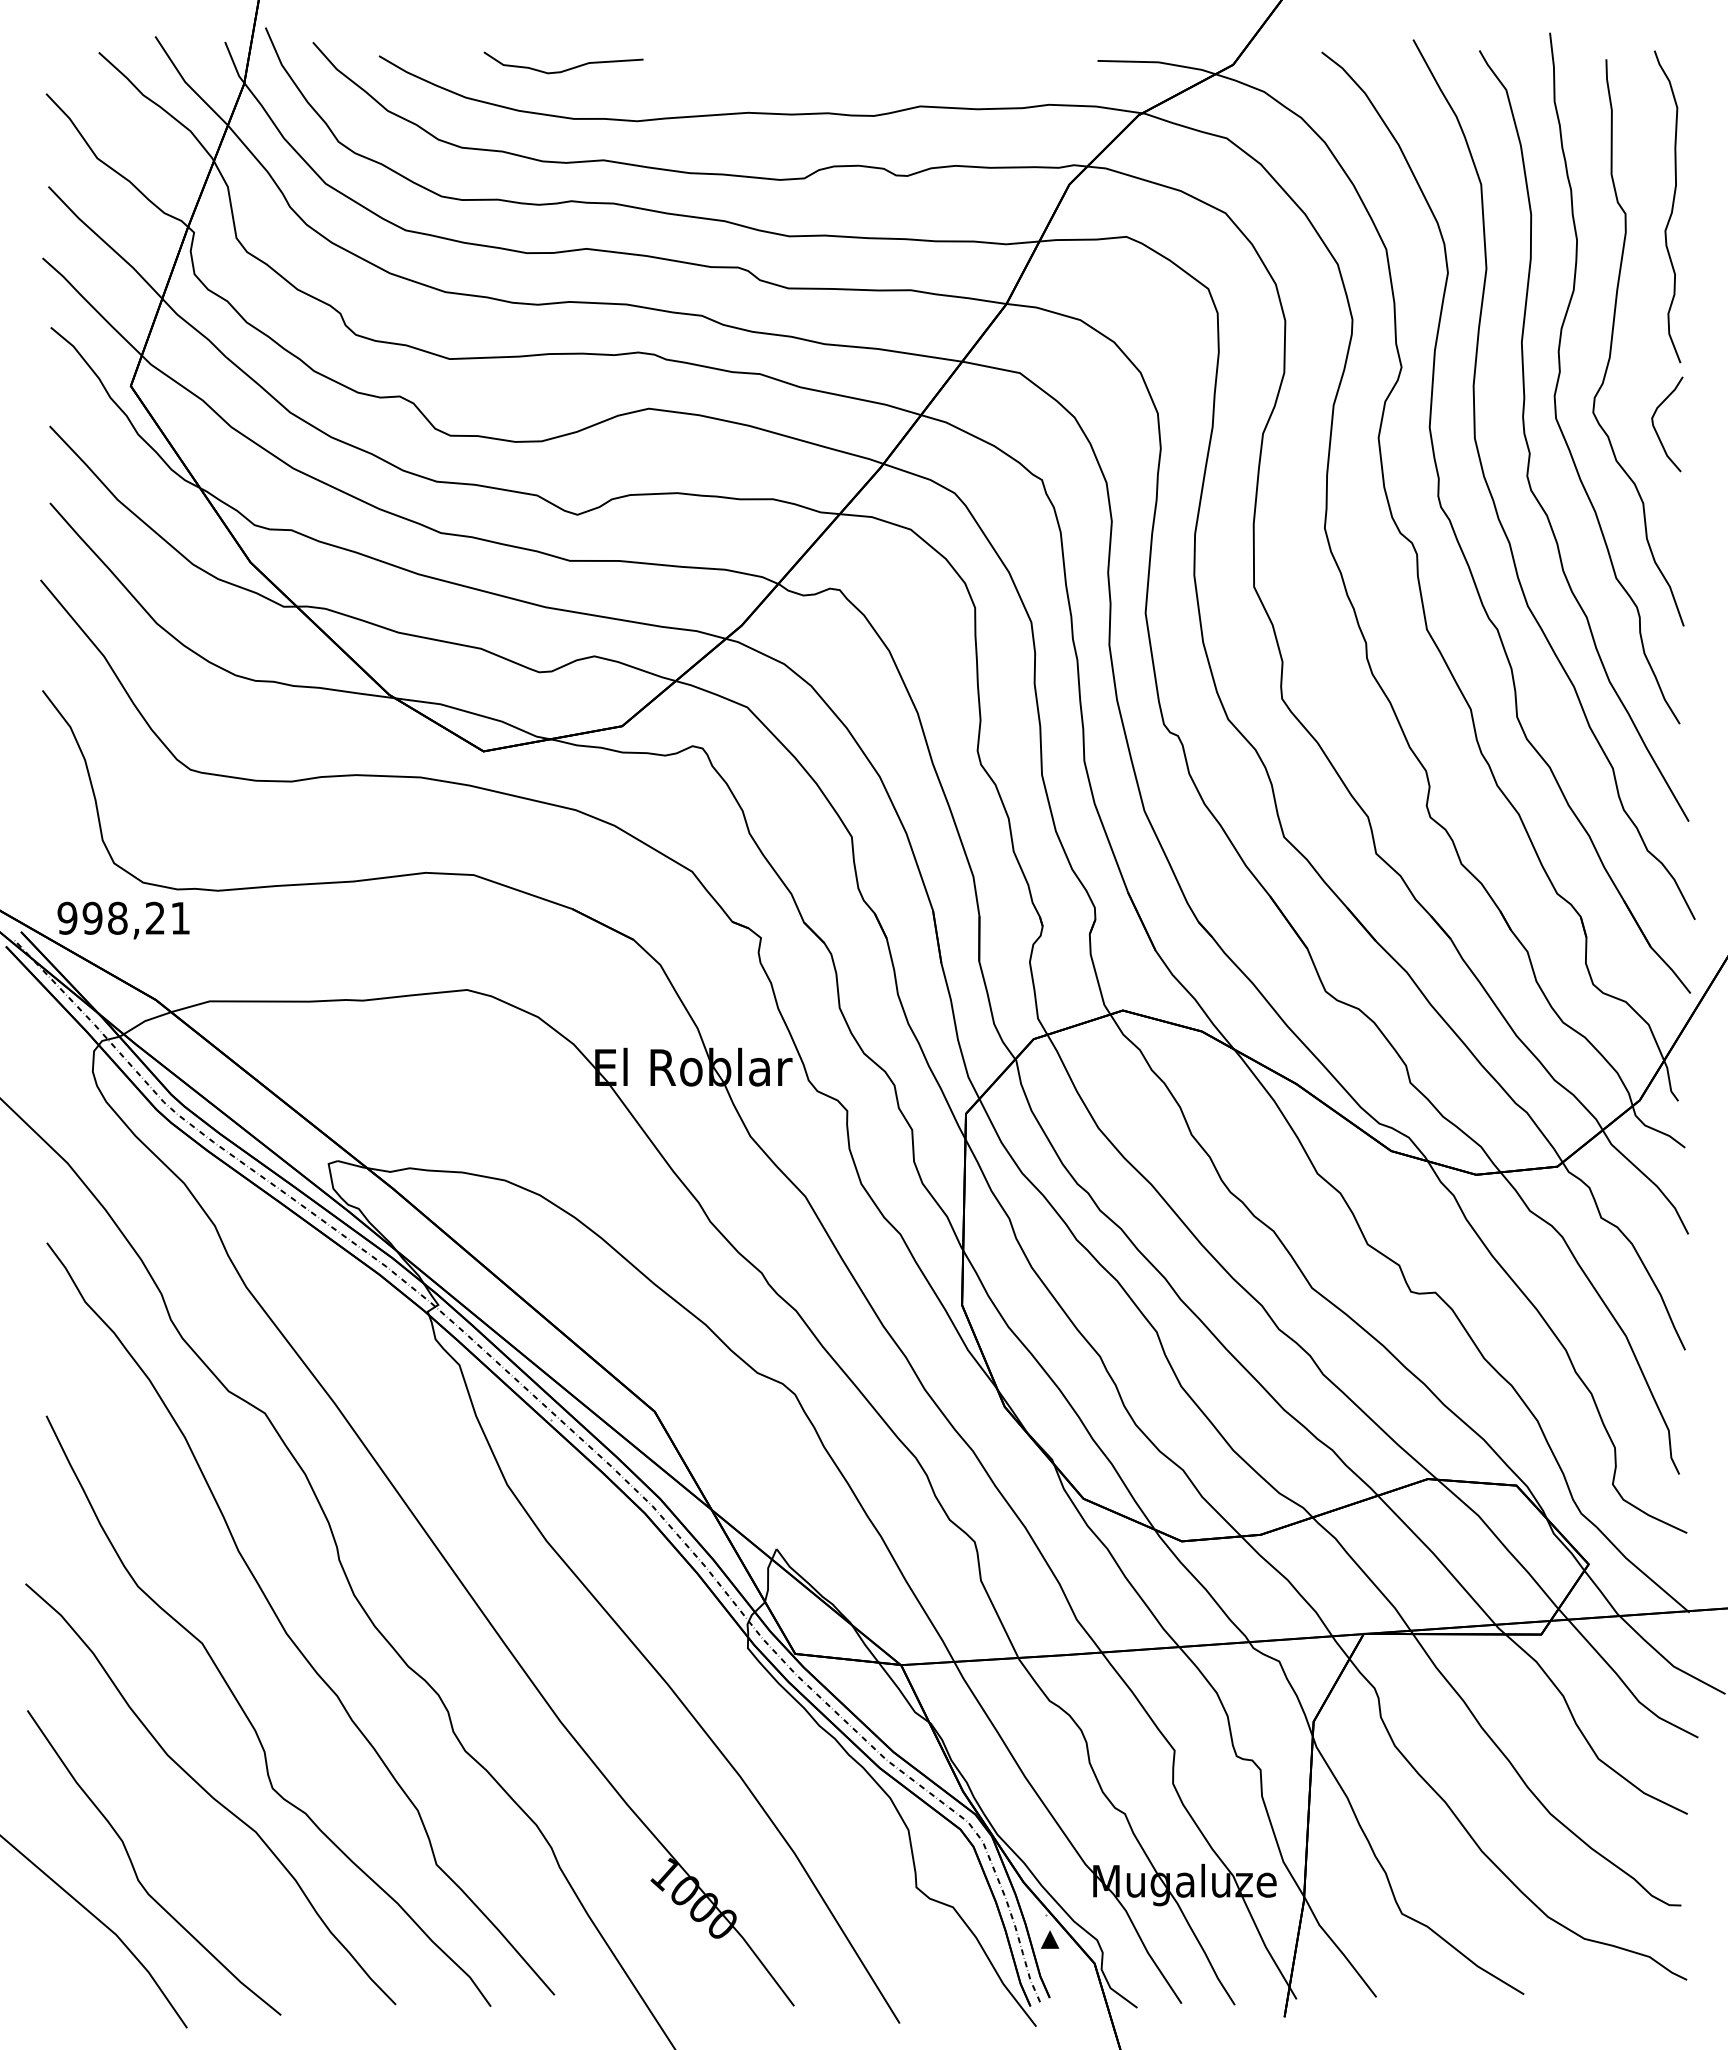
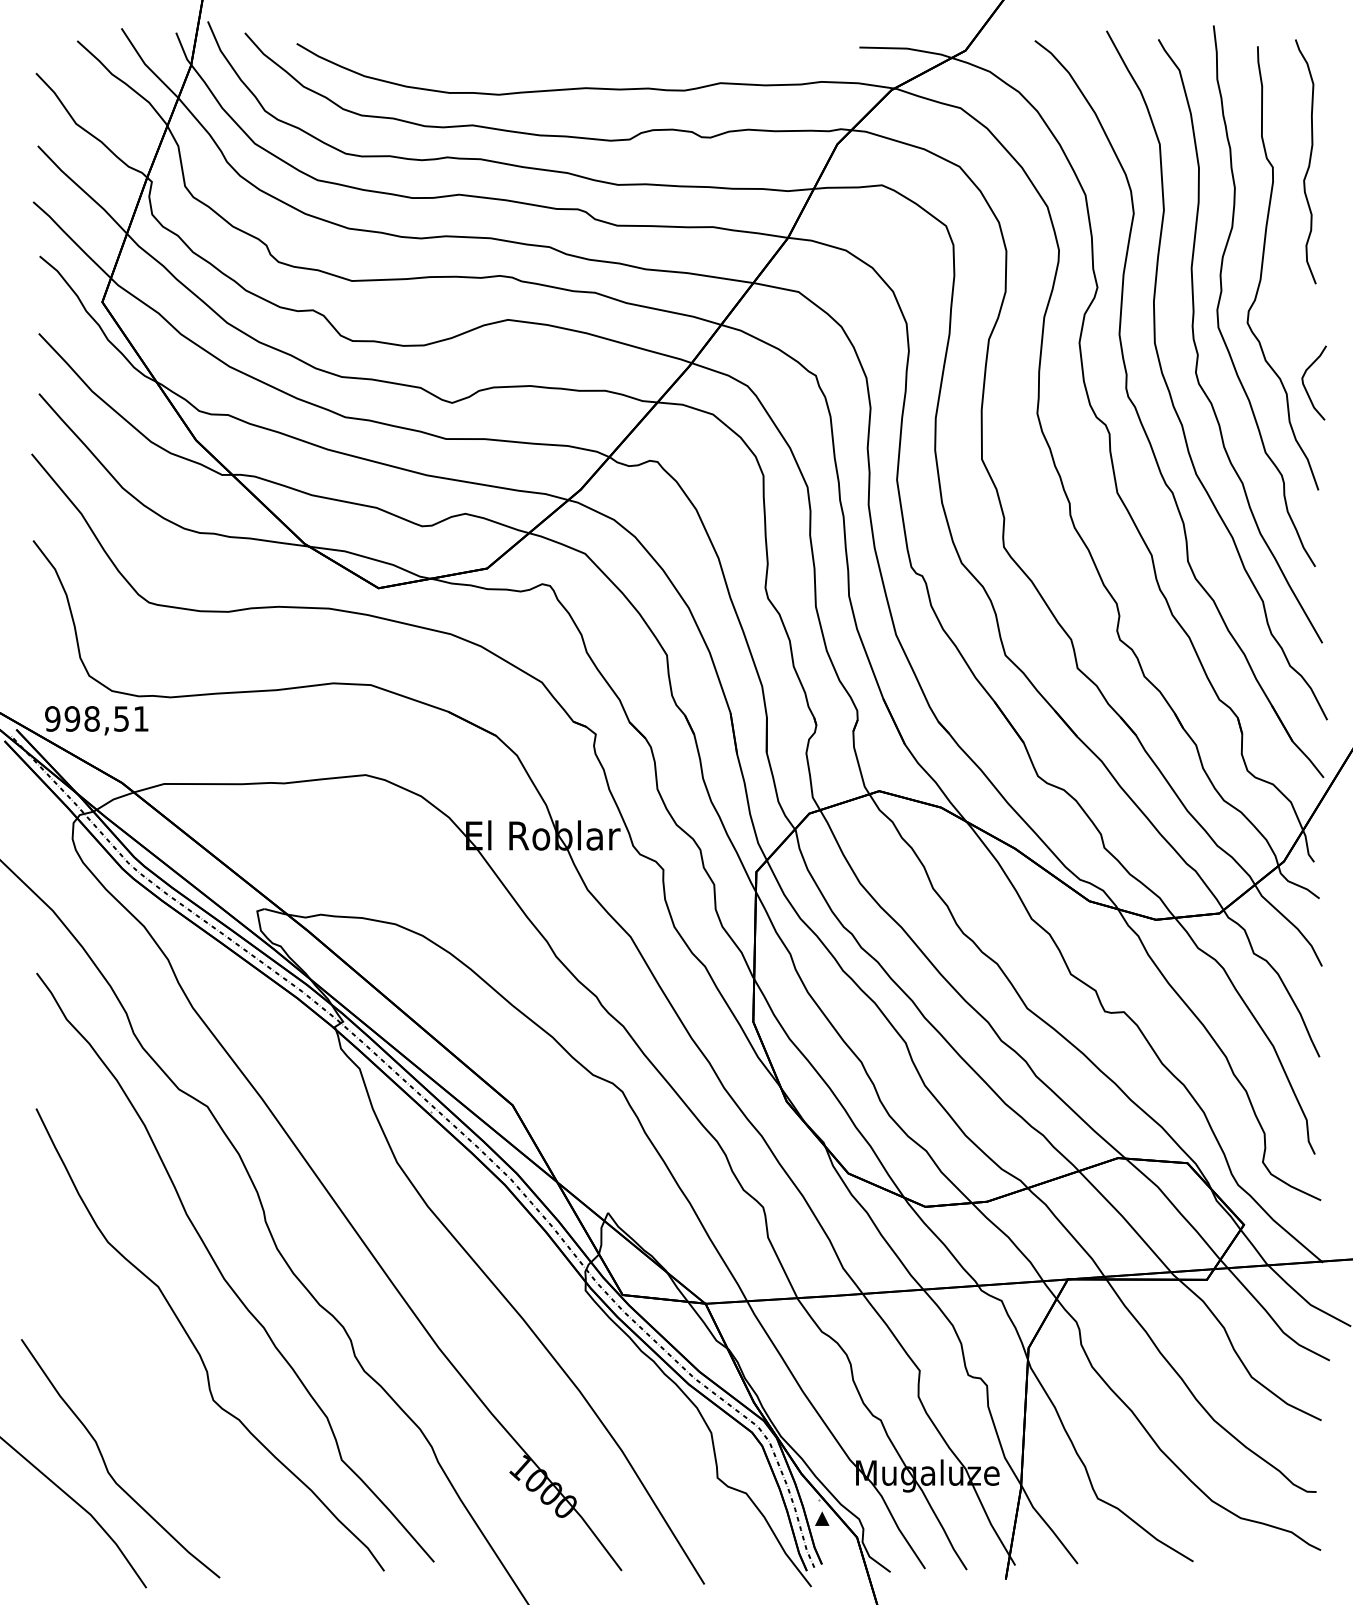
curve: (565, 69) -> (442, 54), removed
curve: (1655, 427) -> (1304, 385), moved
text: (154, 917) -> (120, 718), 998,21 -> 998,51
curve: (210, 1794) -> (164, 1405), removed

